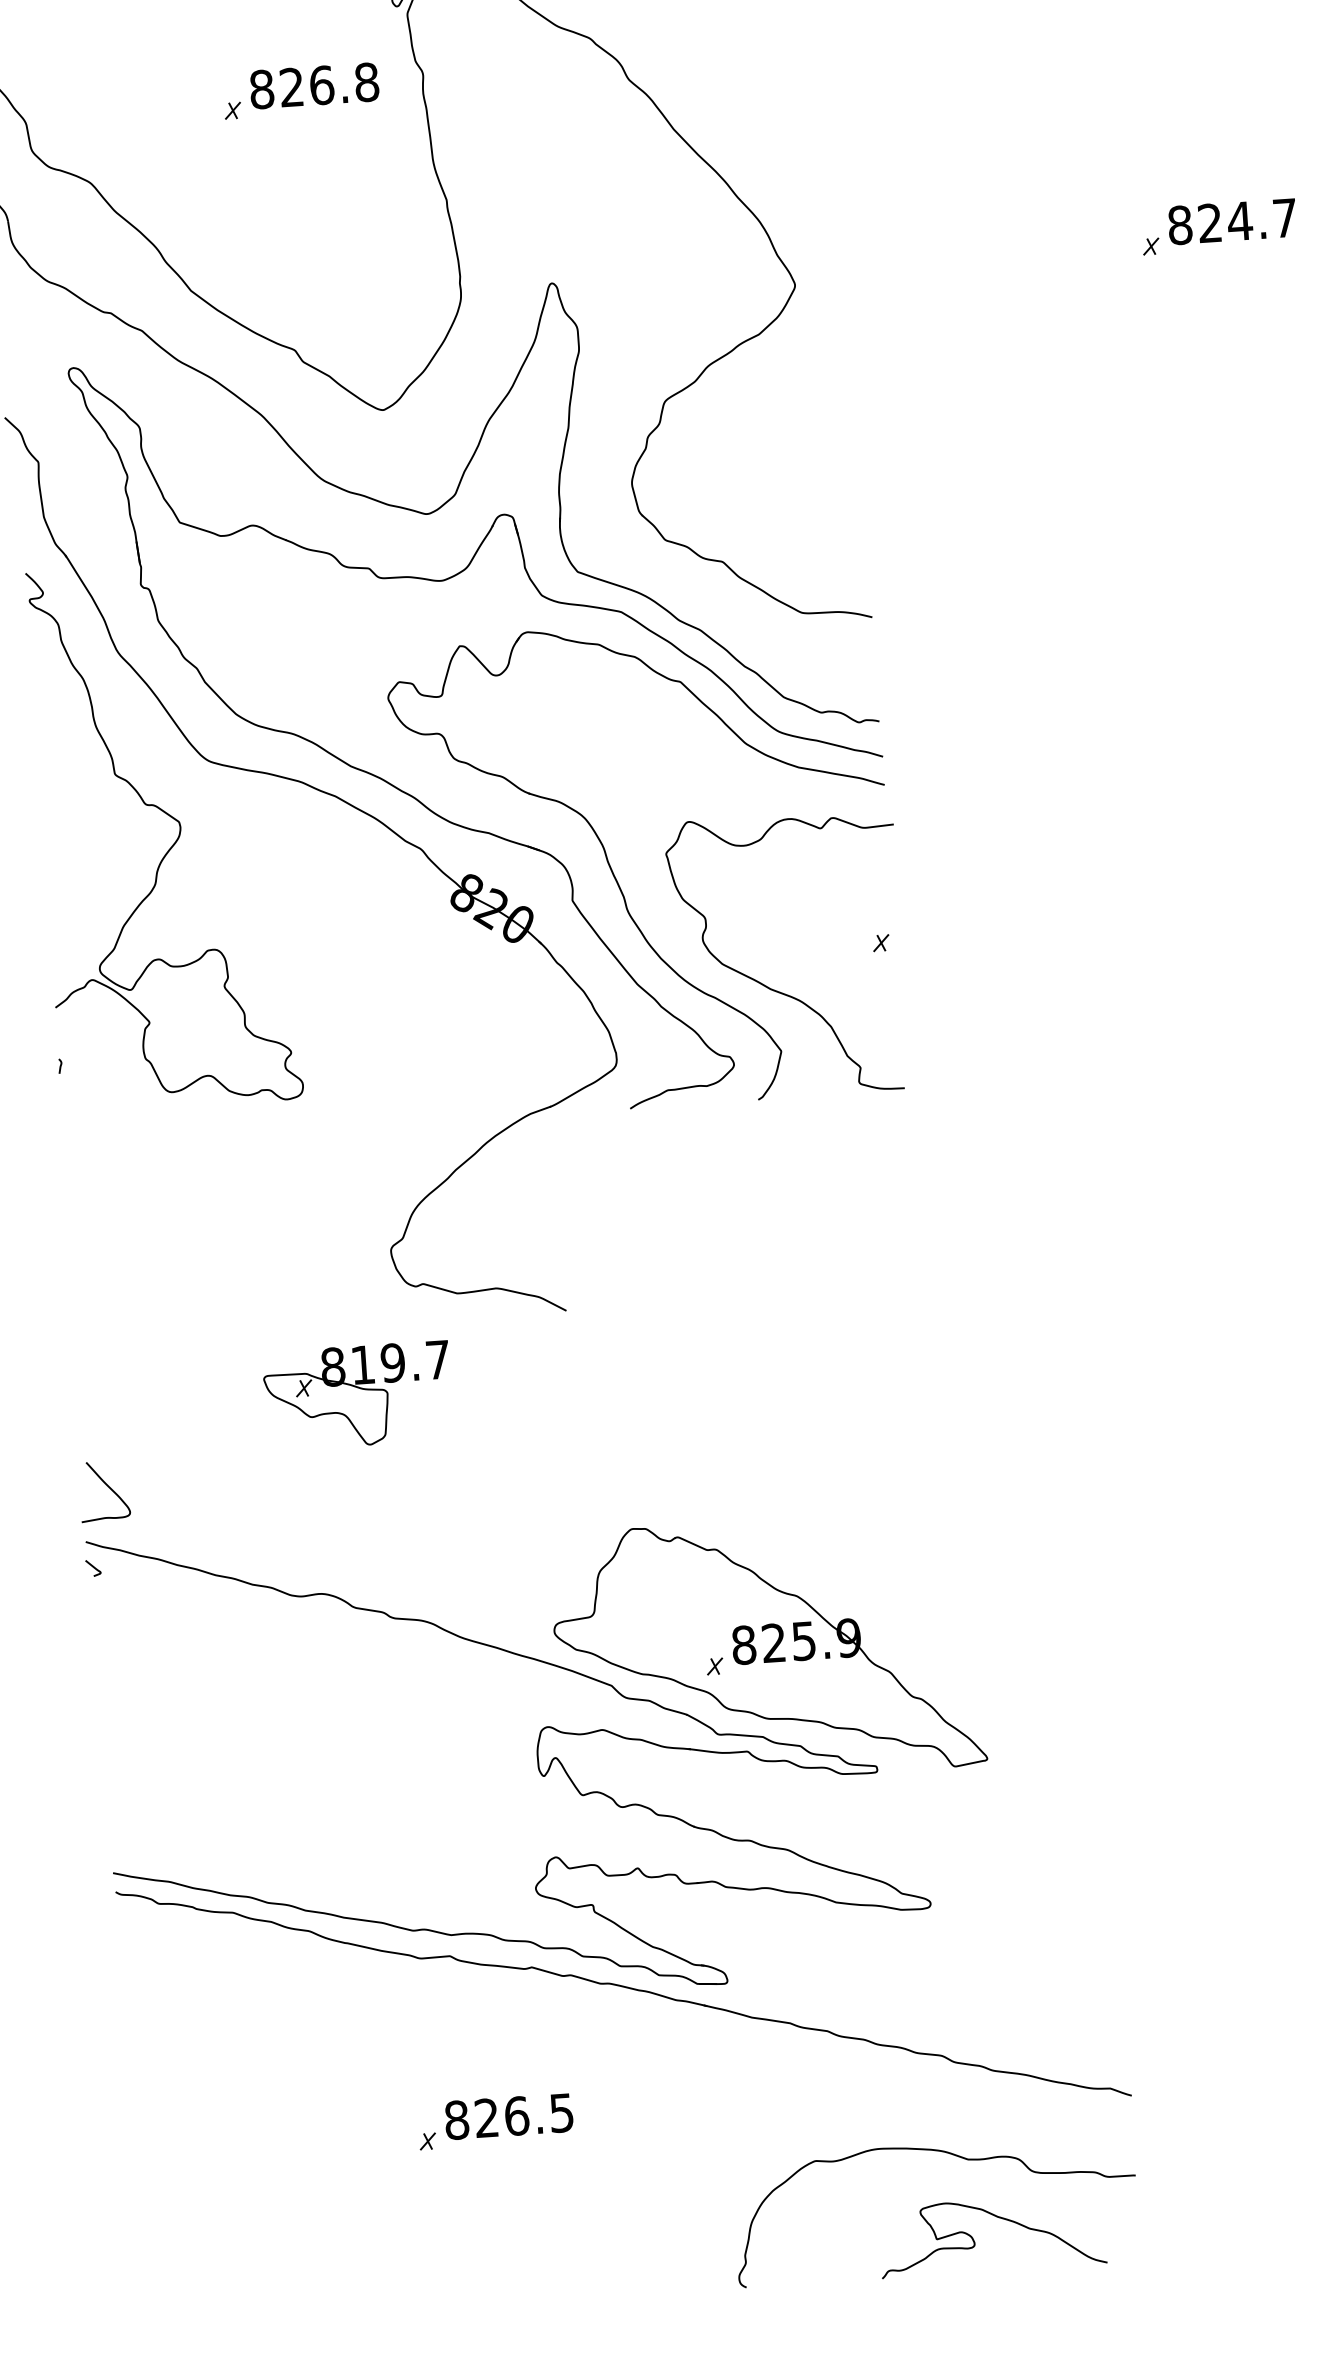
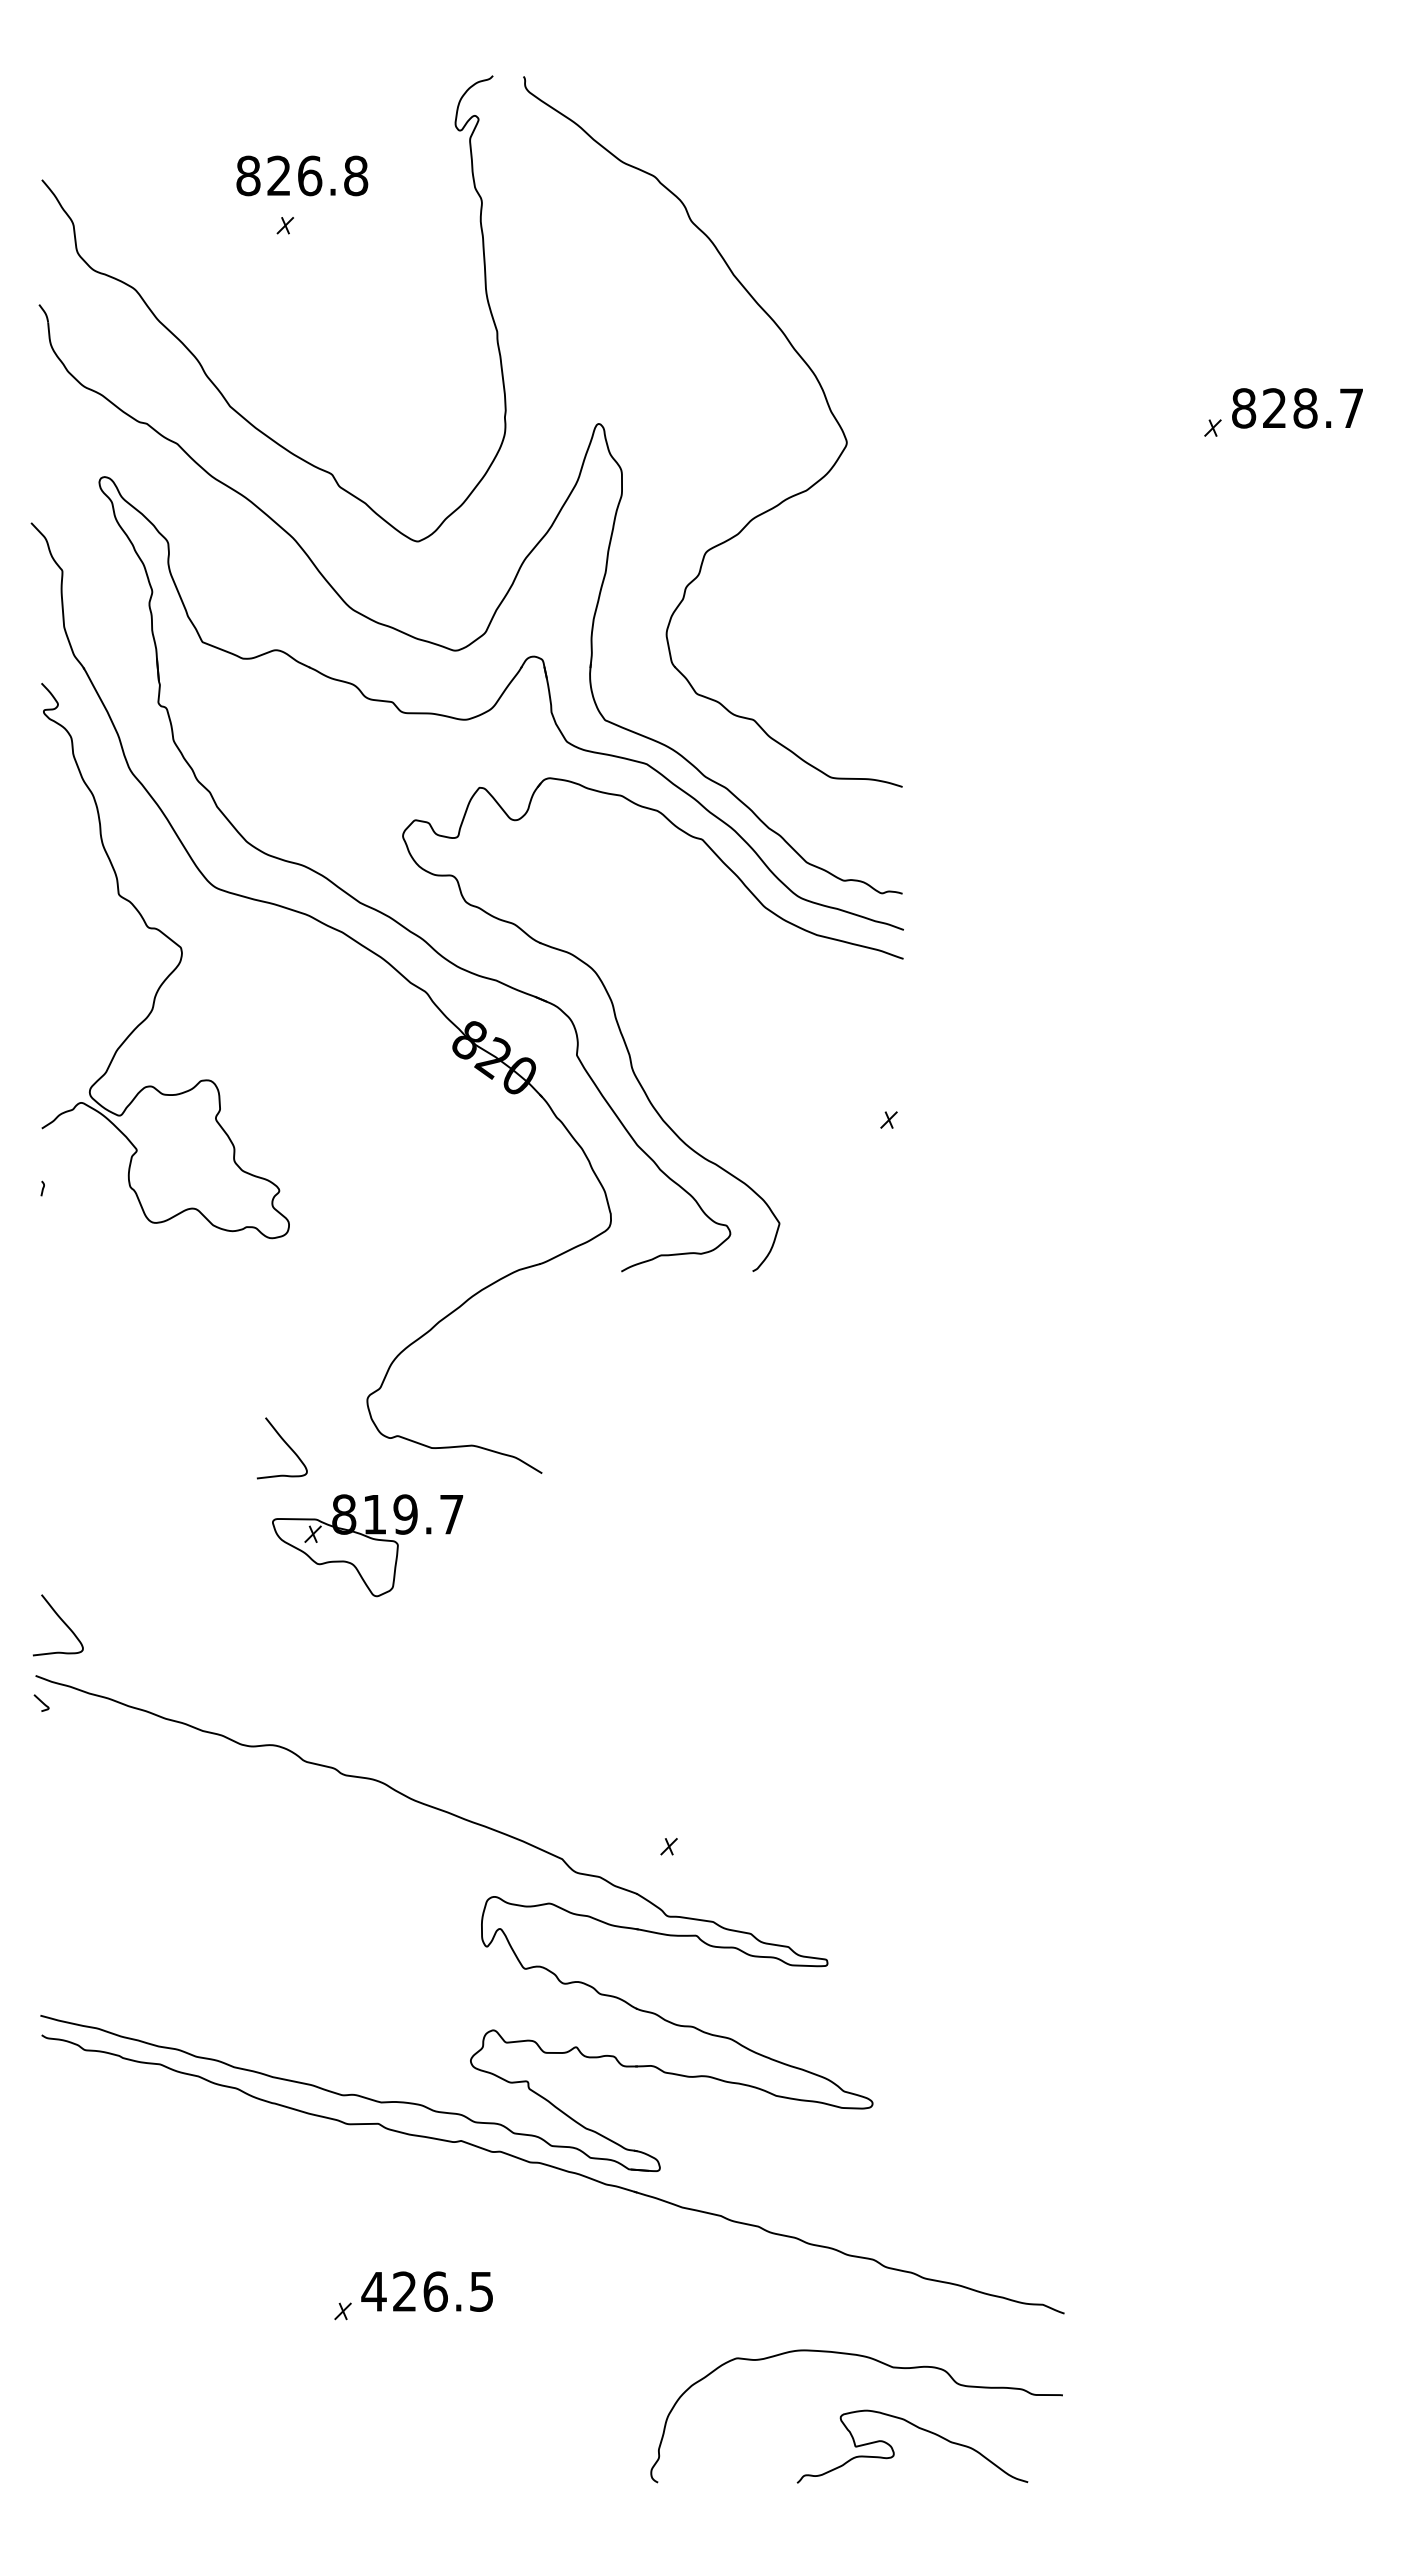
text: (314, 85) -> (302, 175), moved
text: (1240, 221) -> (1305, 408), 824.7 -> 828.7
curve: (776, 989) -> (778, 1160), removed
curve: (315, 1300) -> (286, 1445), added
part: (357, 1395) -> (367, 1545), moved
part: (767, 1649) -> (723, 1832), removed
text: (456, 2120) -> (373, 2291), 826.5 -> 426.5

